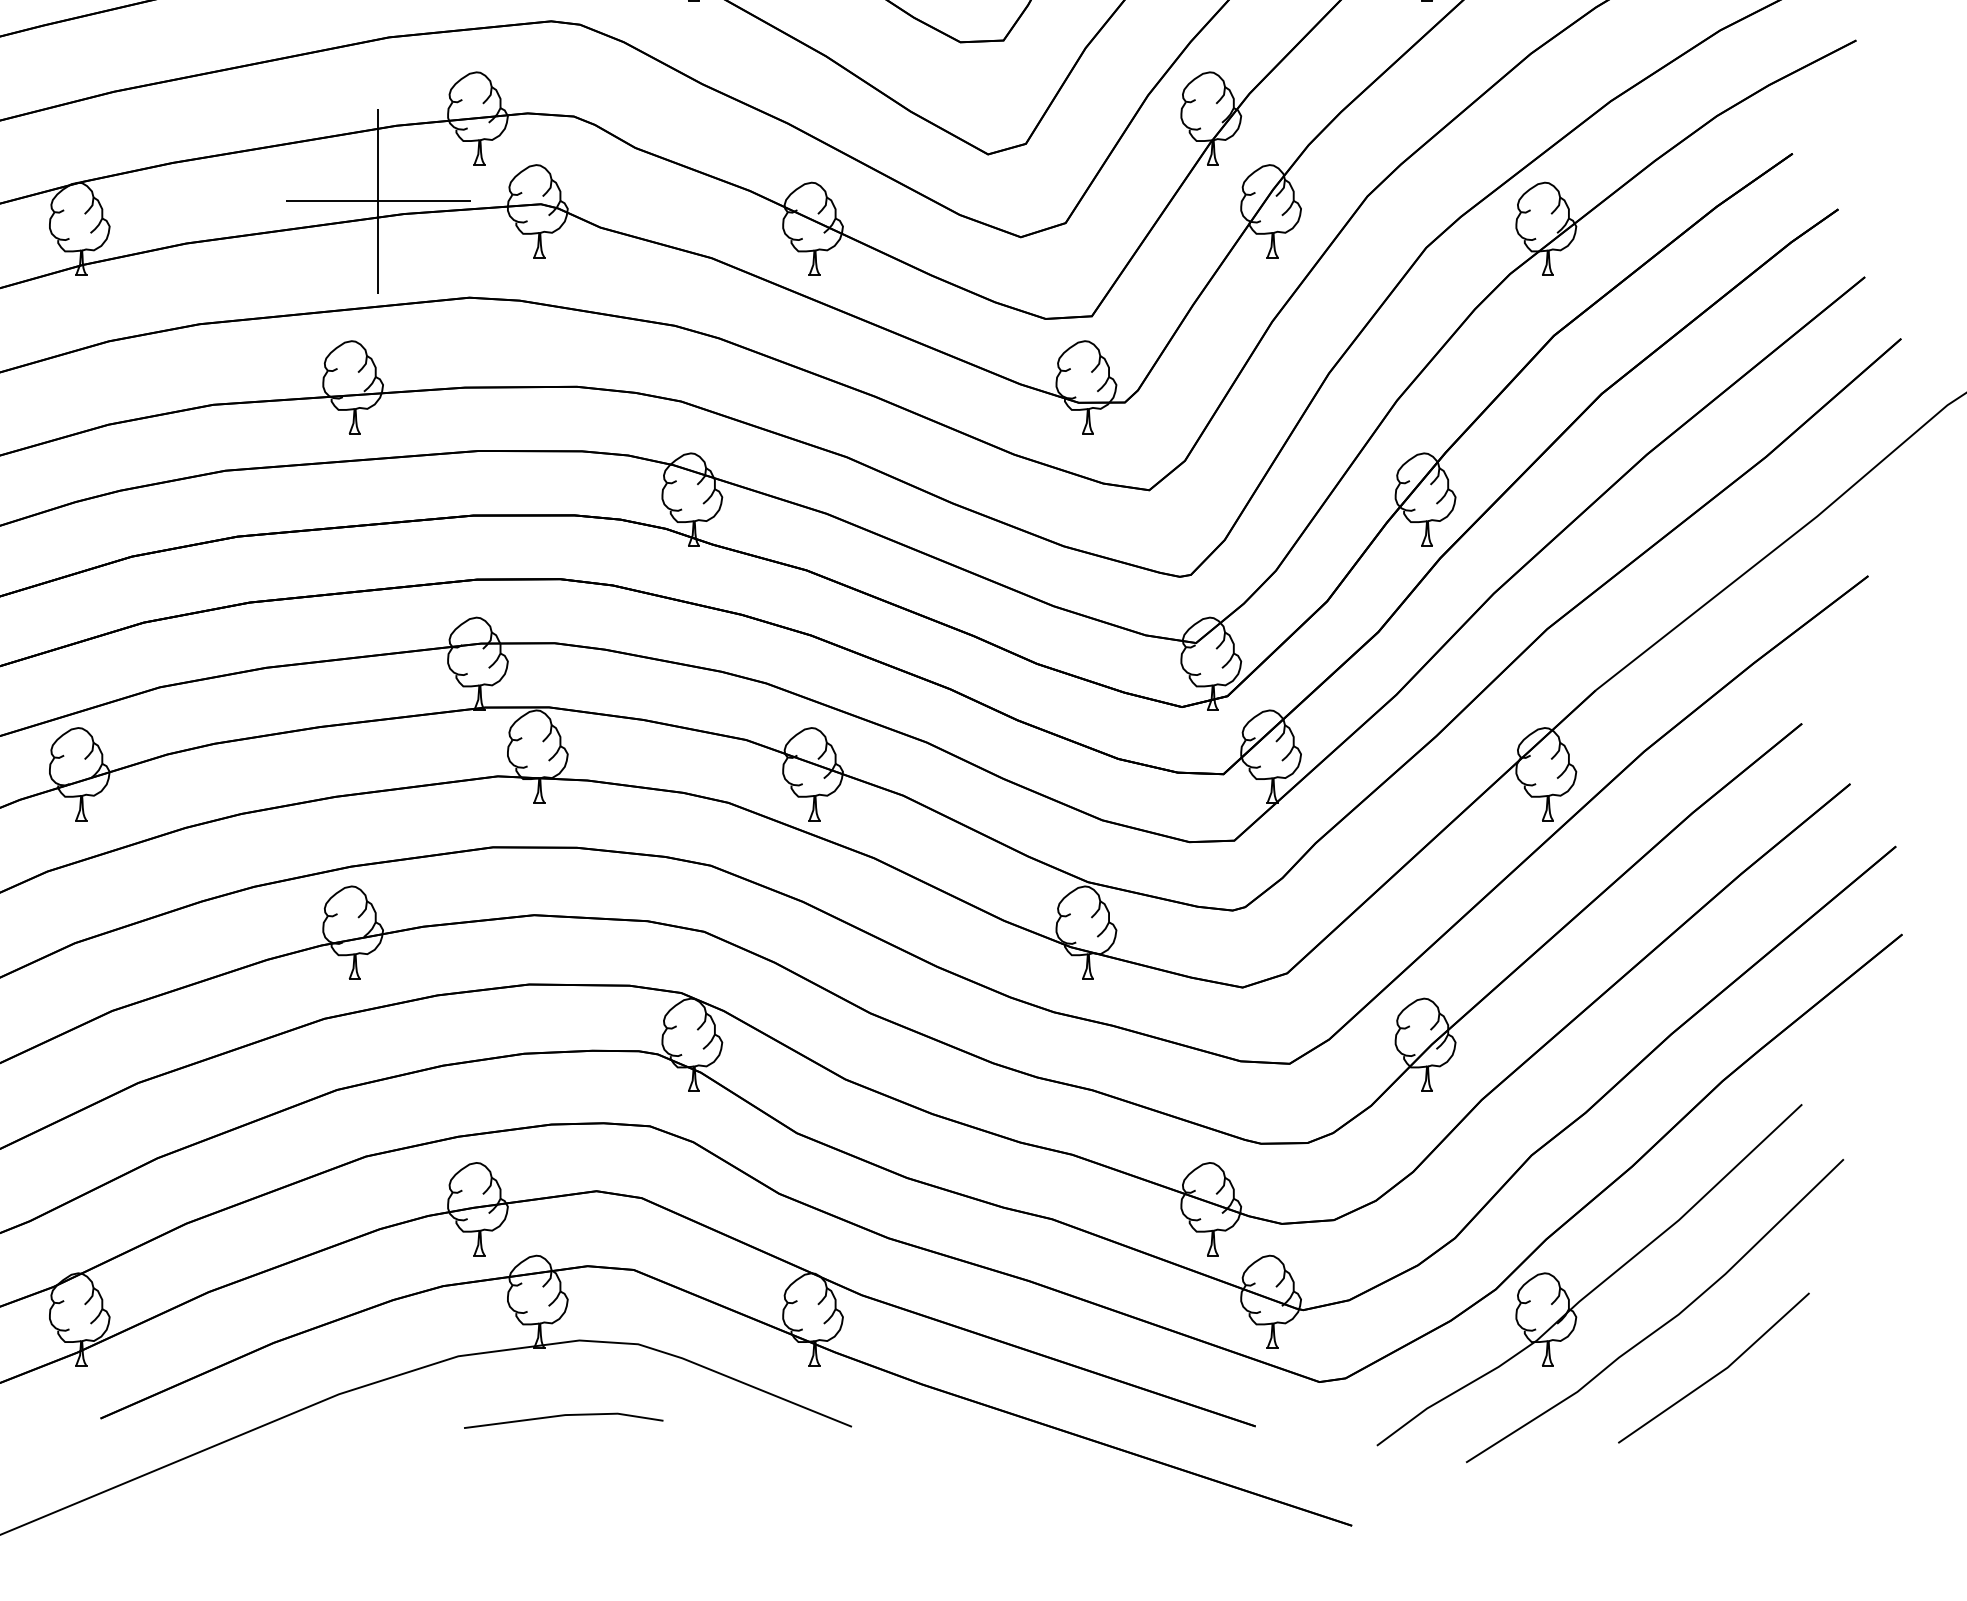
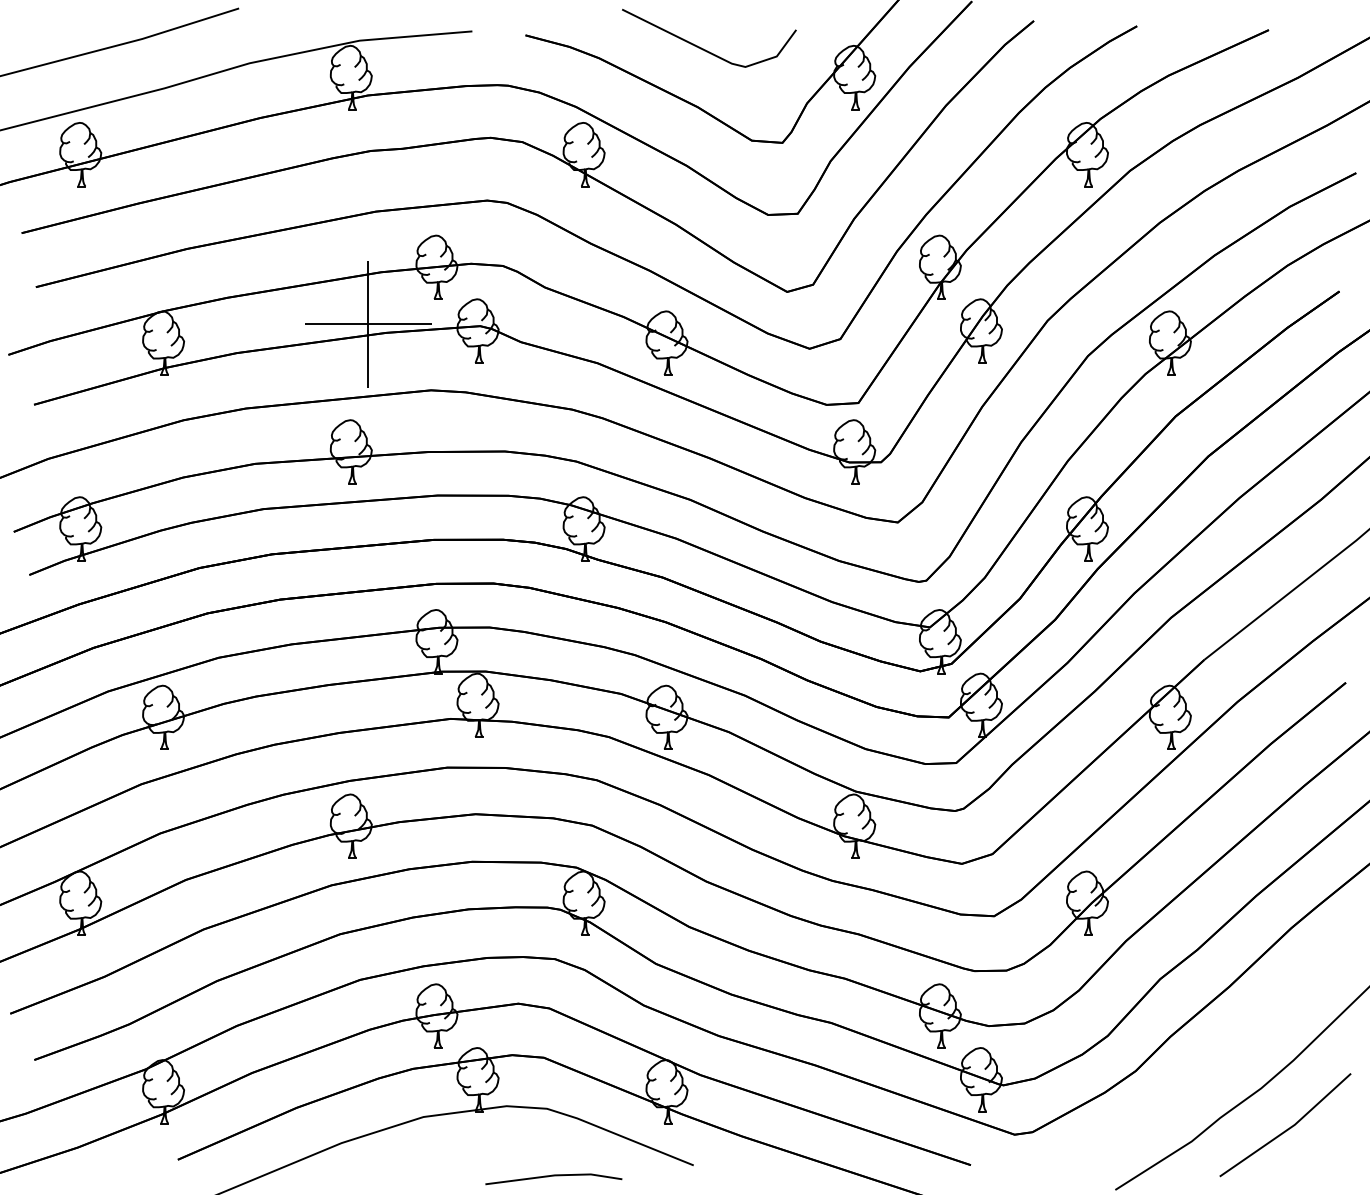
part: (1595, 1285) -> (1204, 1068), removed
line: (563, 1416) -> (553, 1176), moved

